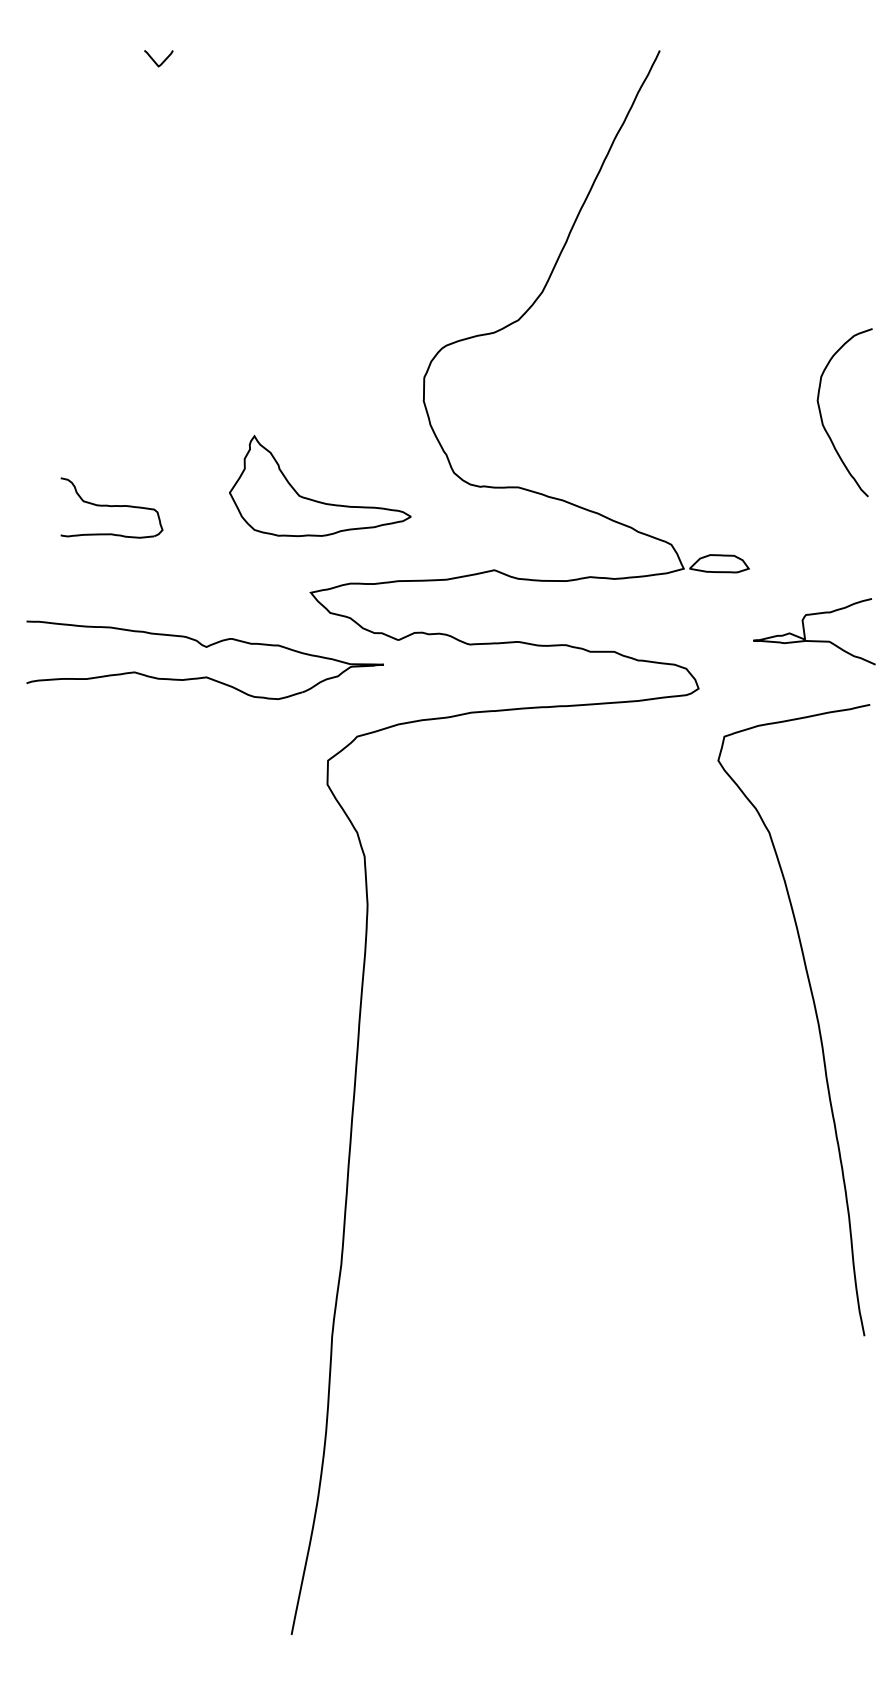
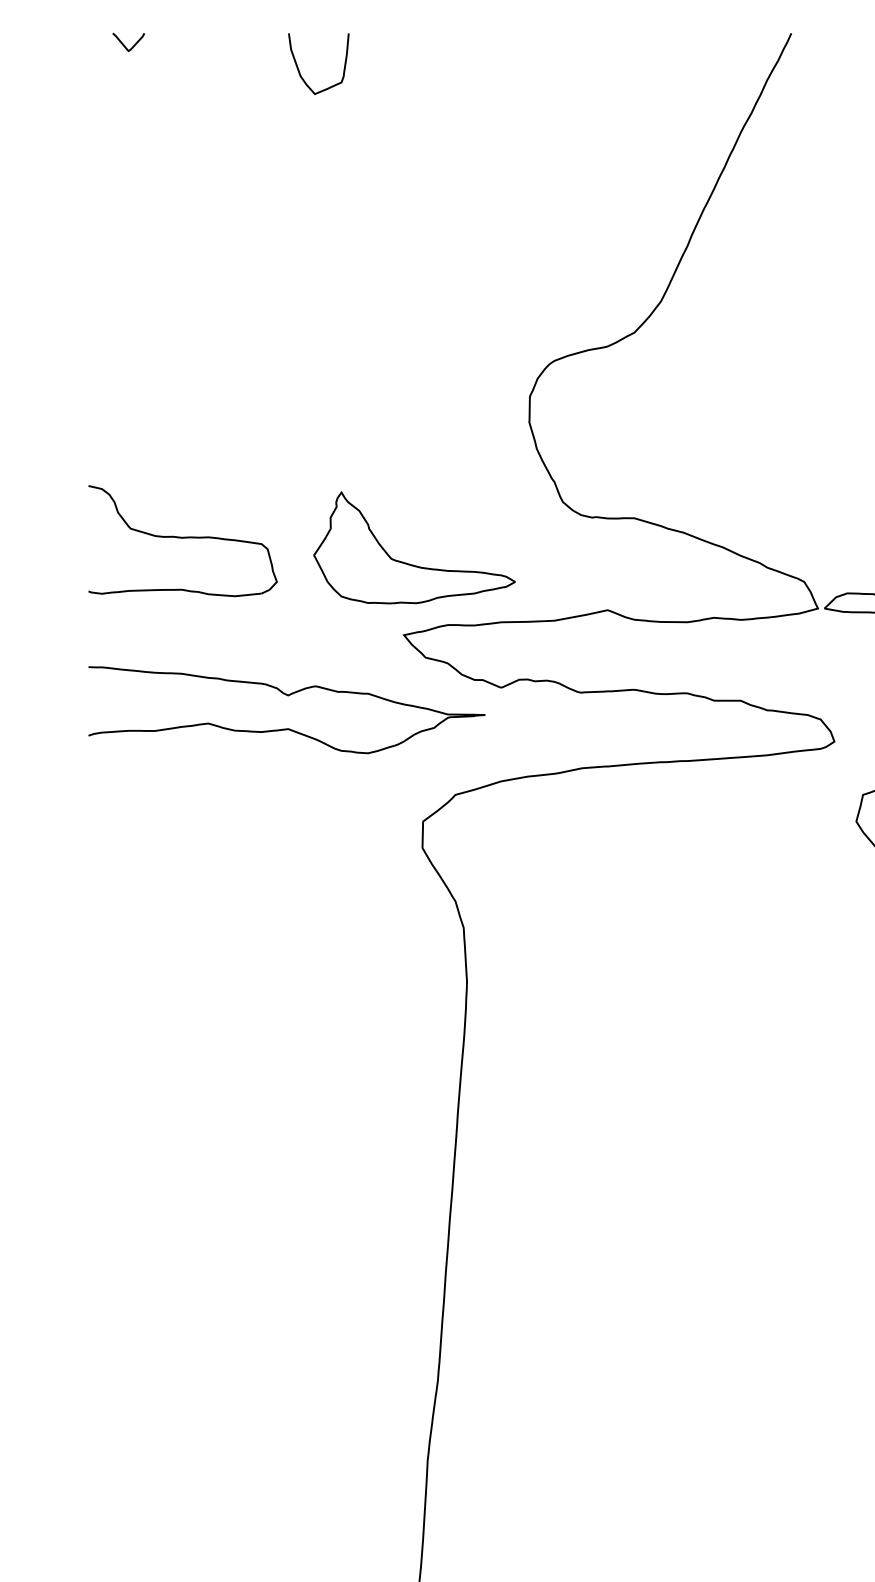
curve: (155, 61) -> (125, 45), moved
curve: (216, 82) -> (299, 68), added
part: (314, 499) -> (408, 562), moved
part: (111, 507) -> (182, 540), size x1.67

